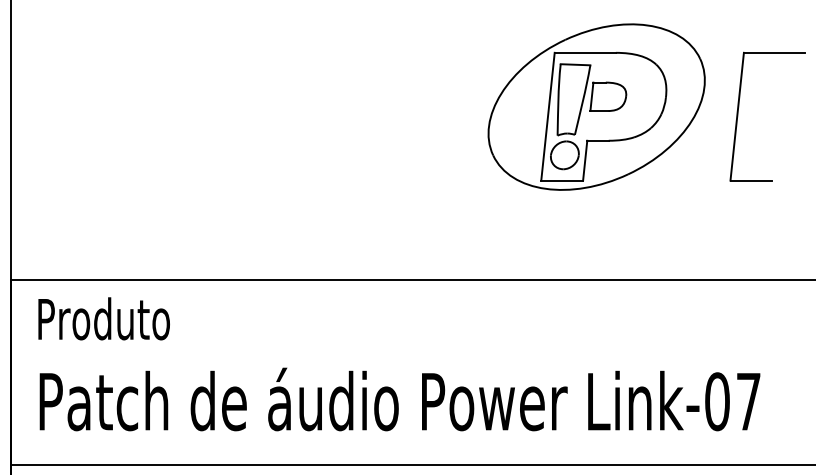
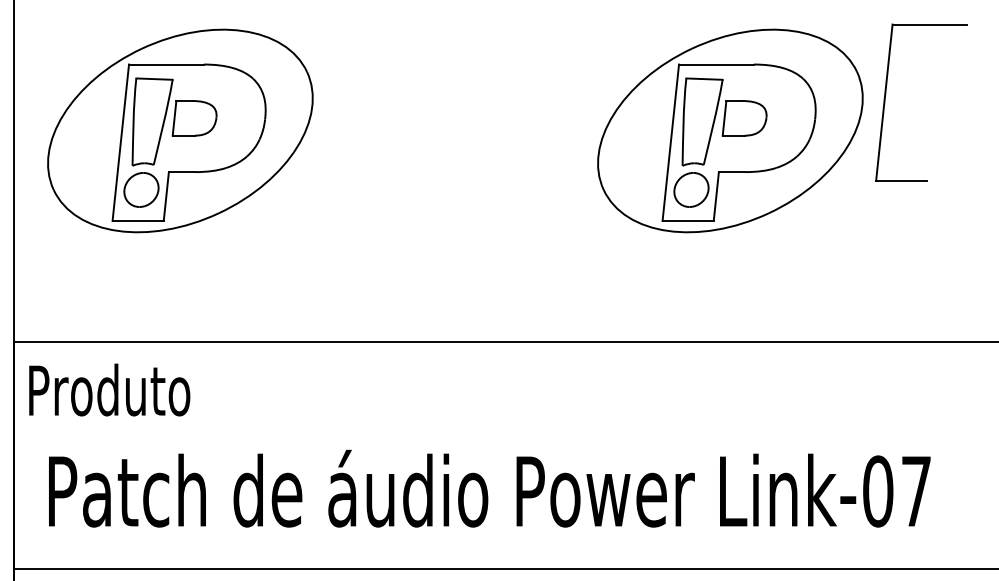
part: (147, 106) -> (180, 130), added
part: (738, 110) -> (886, 94), moved
text: (104, 318) -> (109, 389), moved

